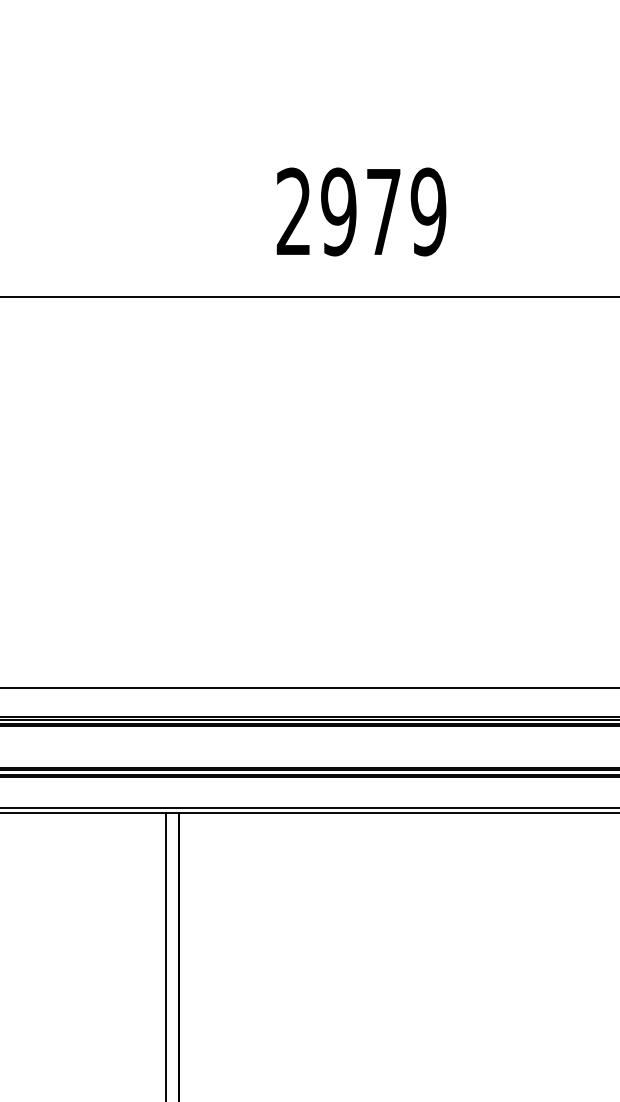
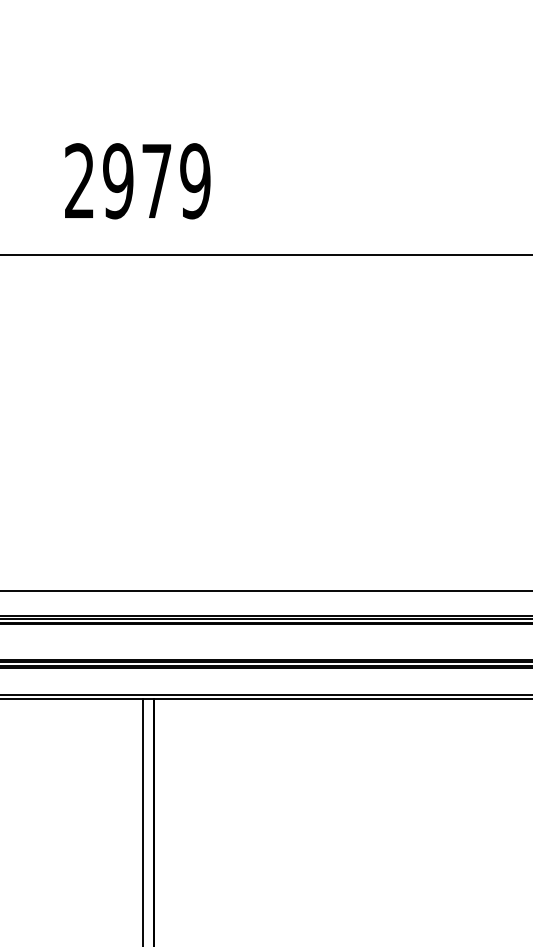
text: (361, 212) -> (137, 181), moved

